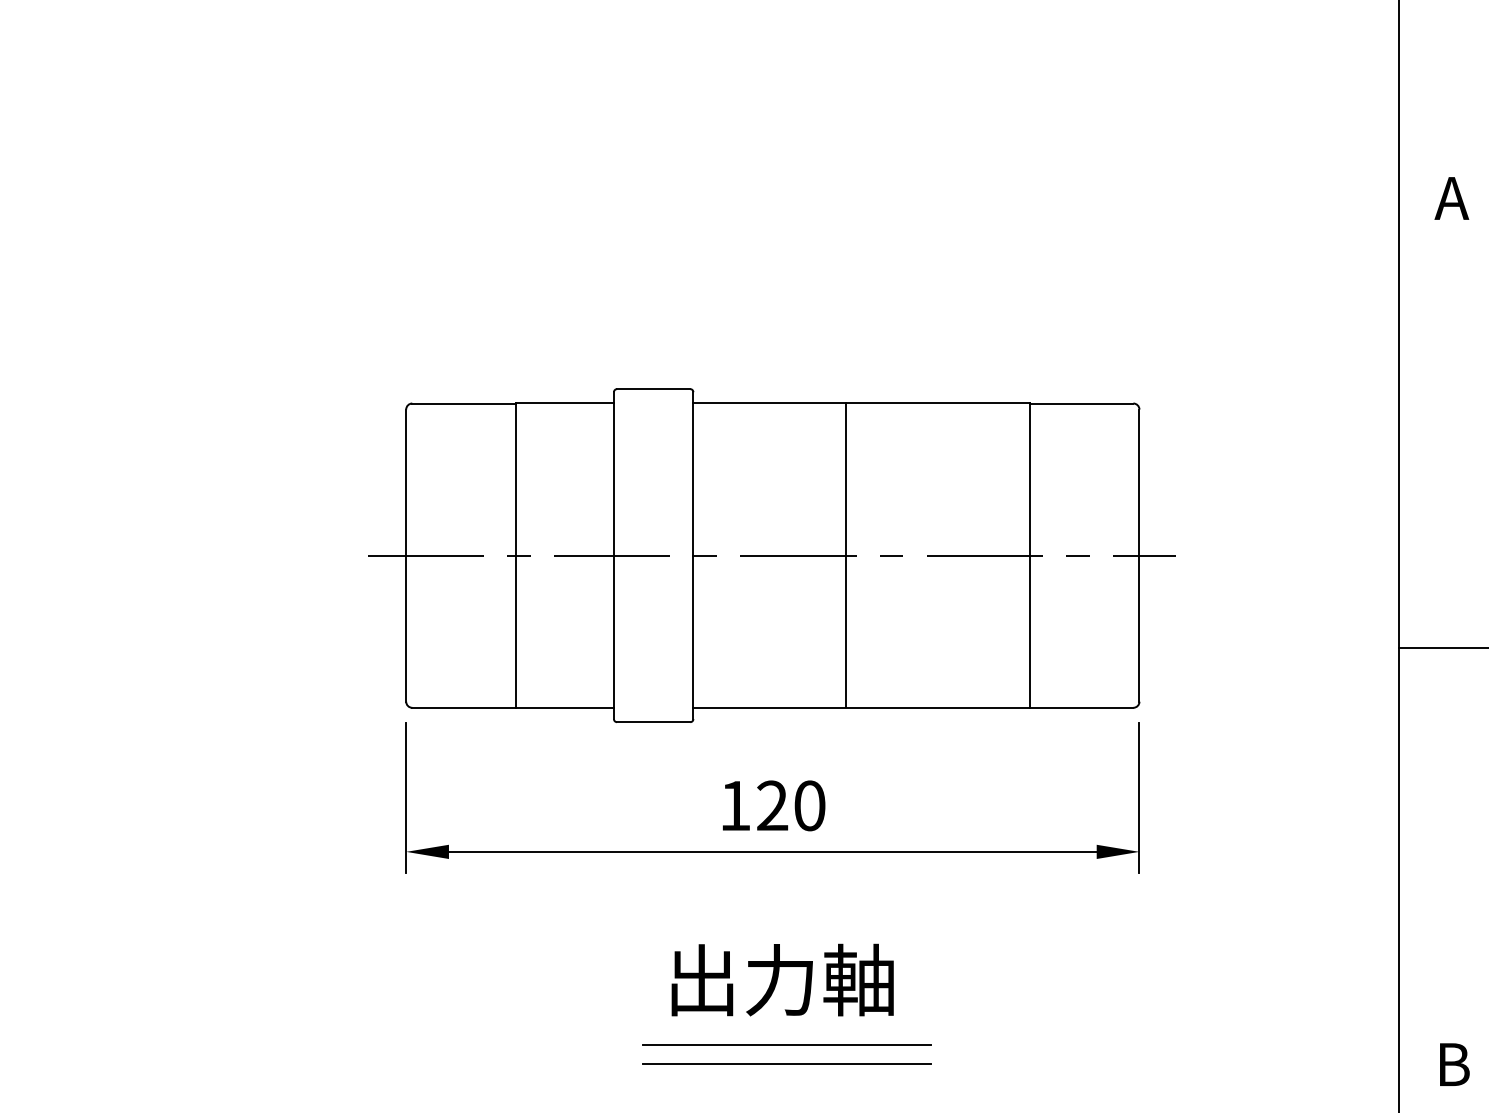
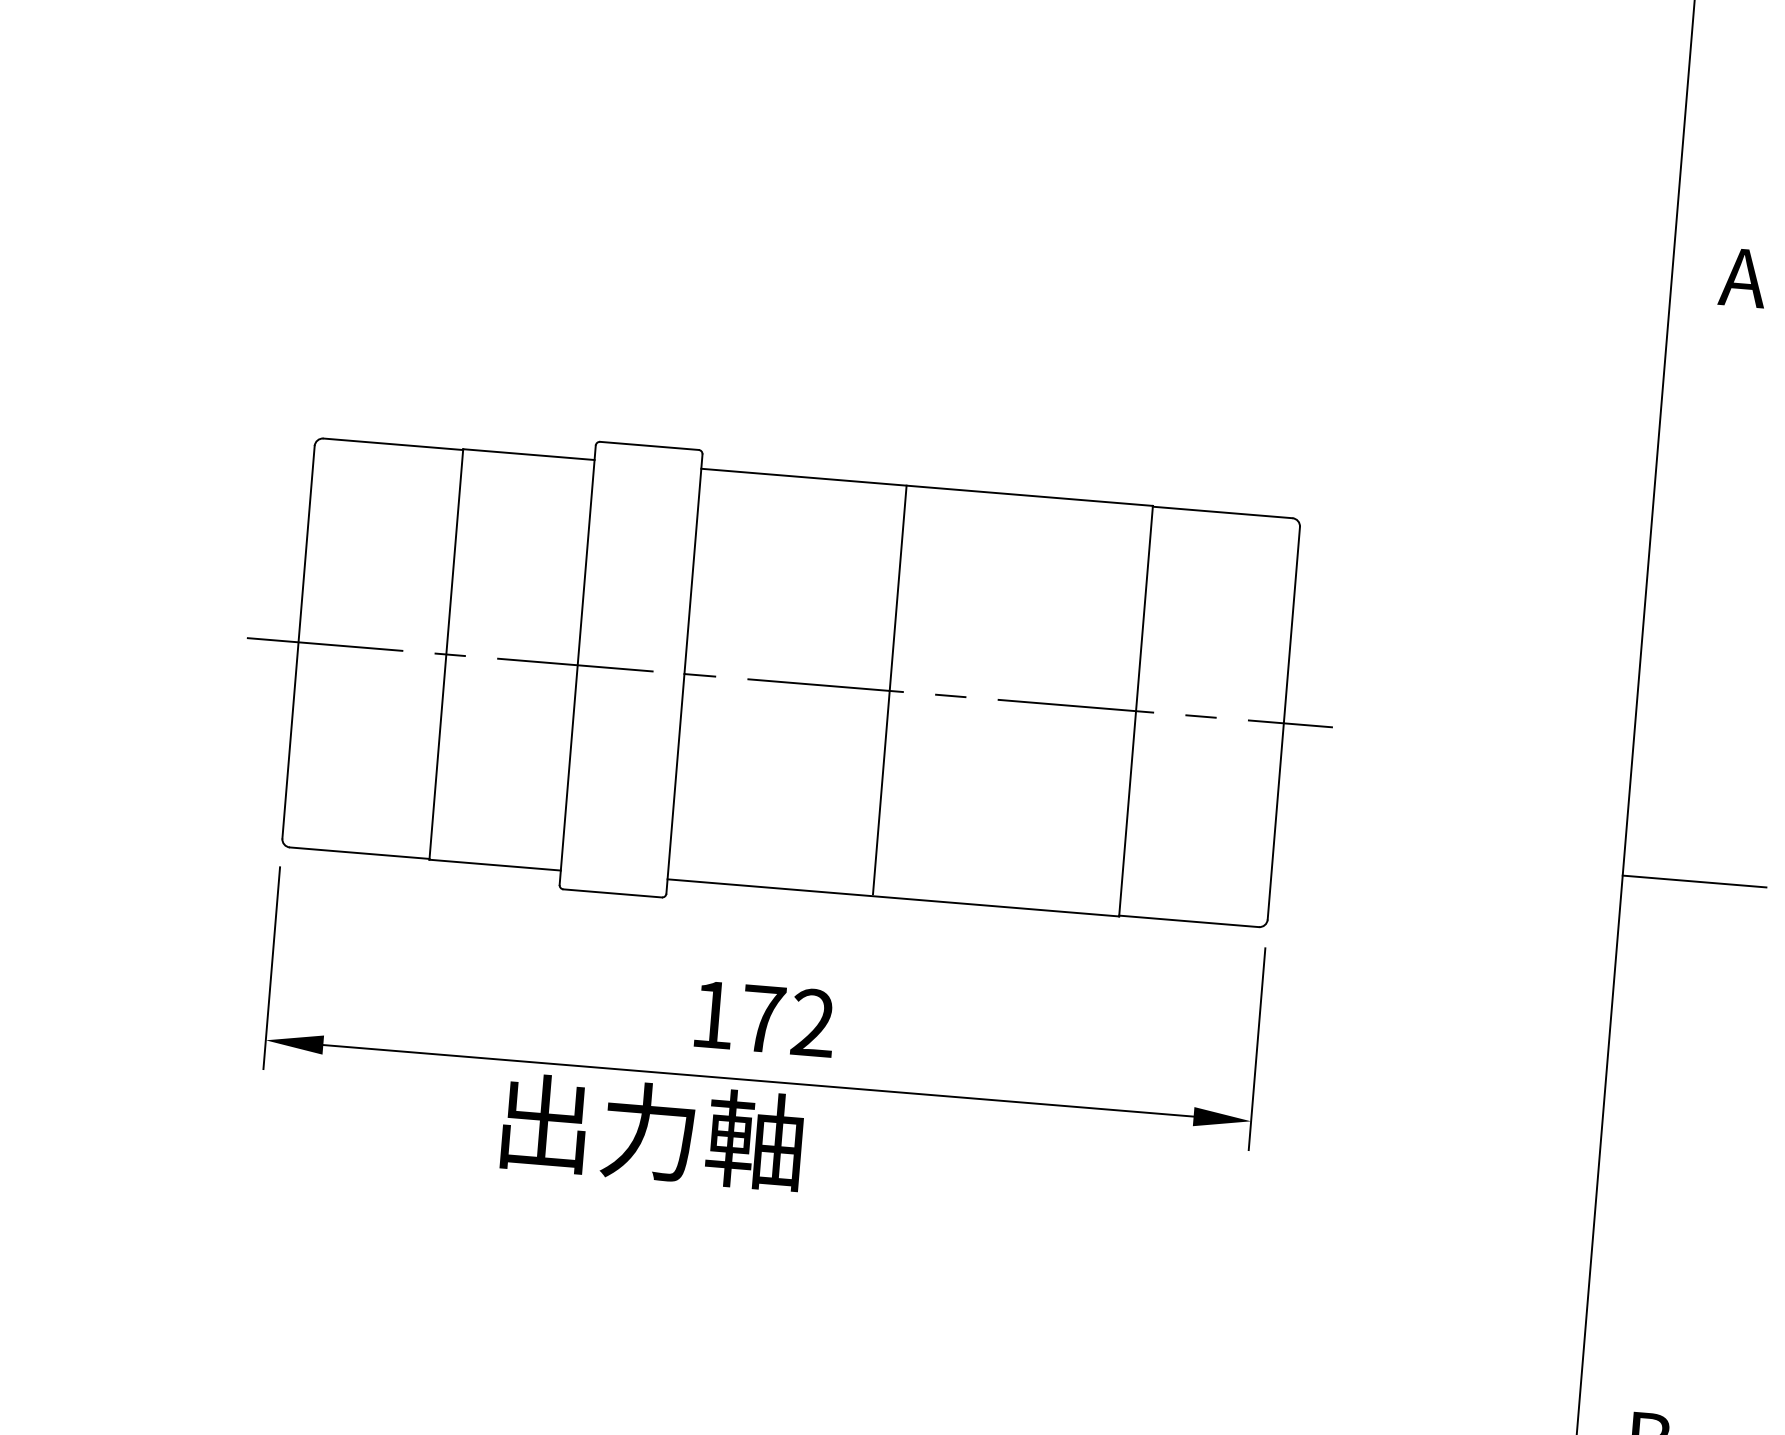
text: (791, 805) -> (788, 1020), 120 -> 172
text: (782, 979) -> (652, 1131), moved
line: (786, 1044) -> (755, 1341), removed
line: (786, 1063) -> (753, 1366), removed

